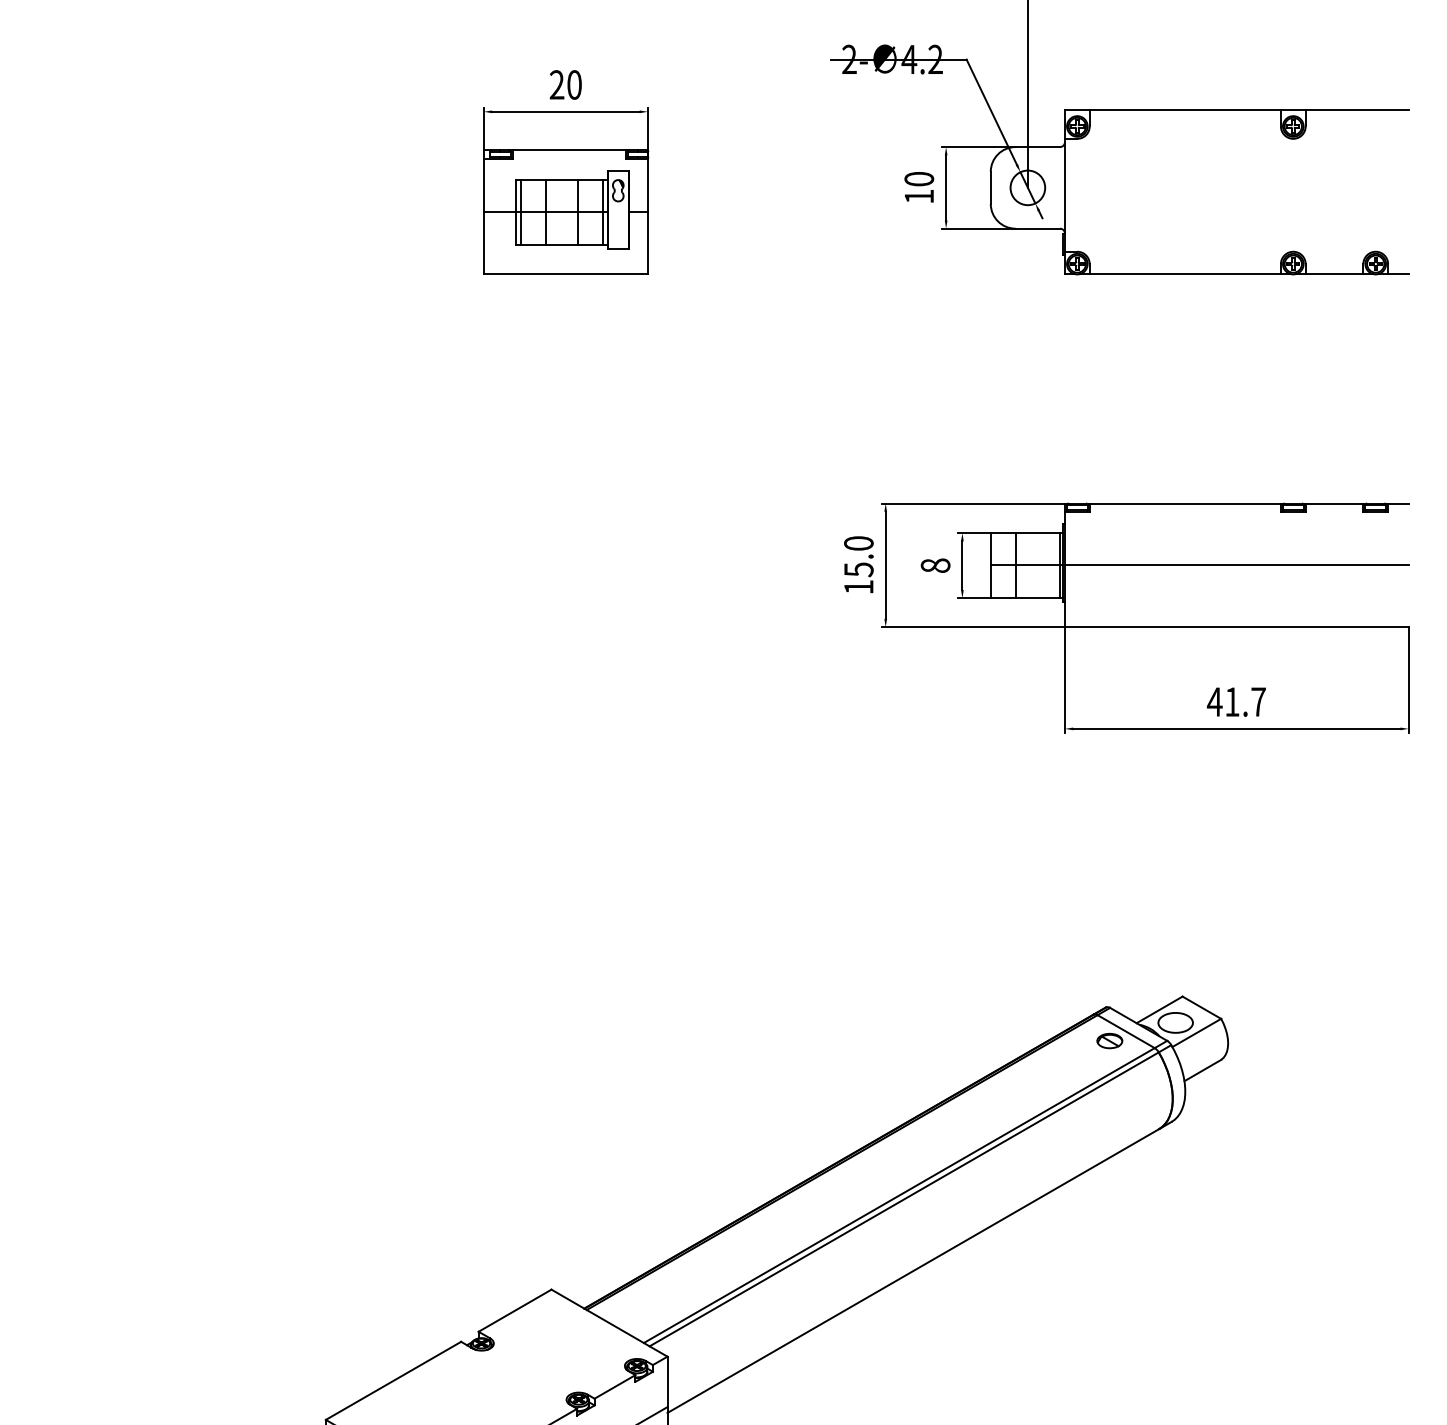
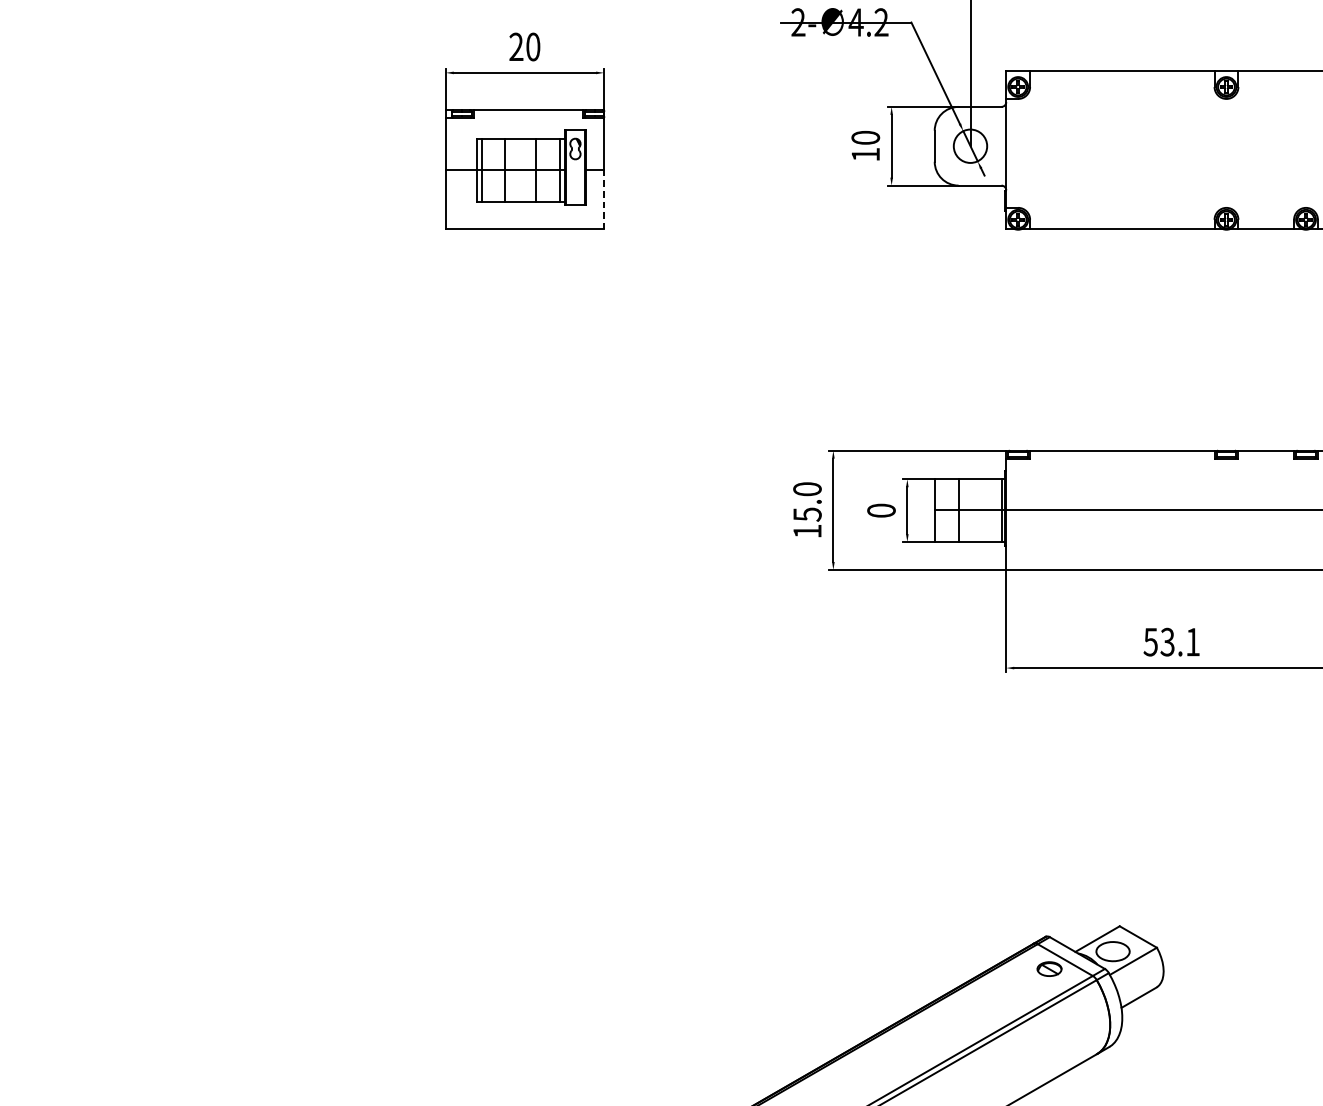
line: (647, 243) -> (603, 199), solid -> dashed
text: (935, 565) -> (881, 510), 8 -> 0
text: (1235, 701) -> (1170, 641), 41.7 -> 53.1

